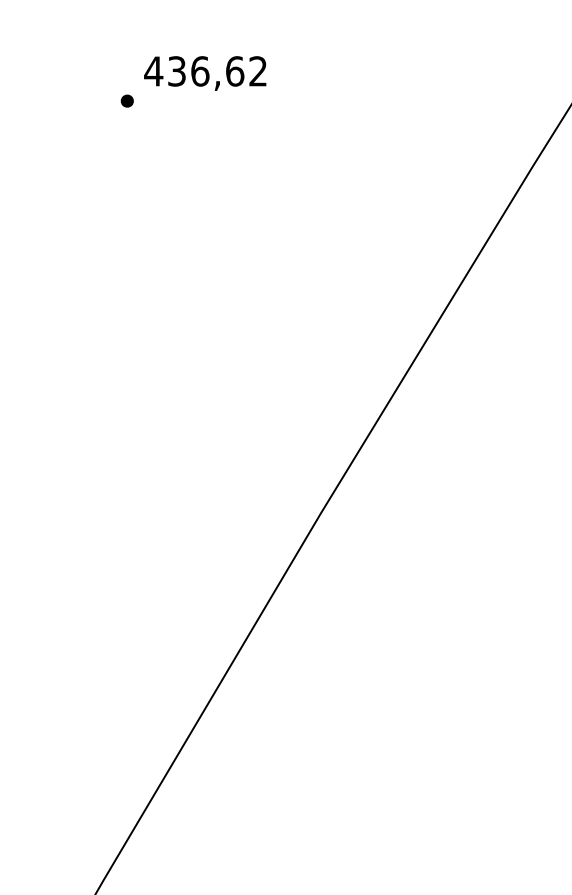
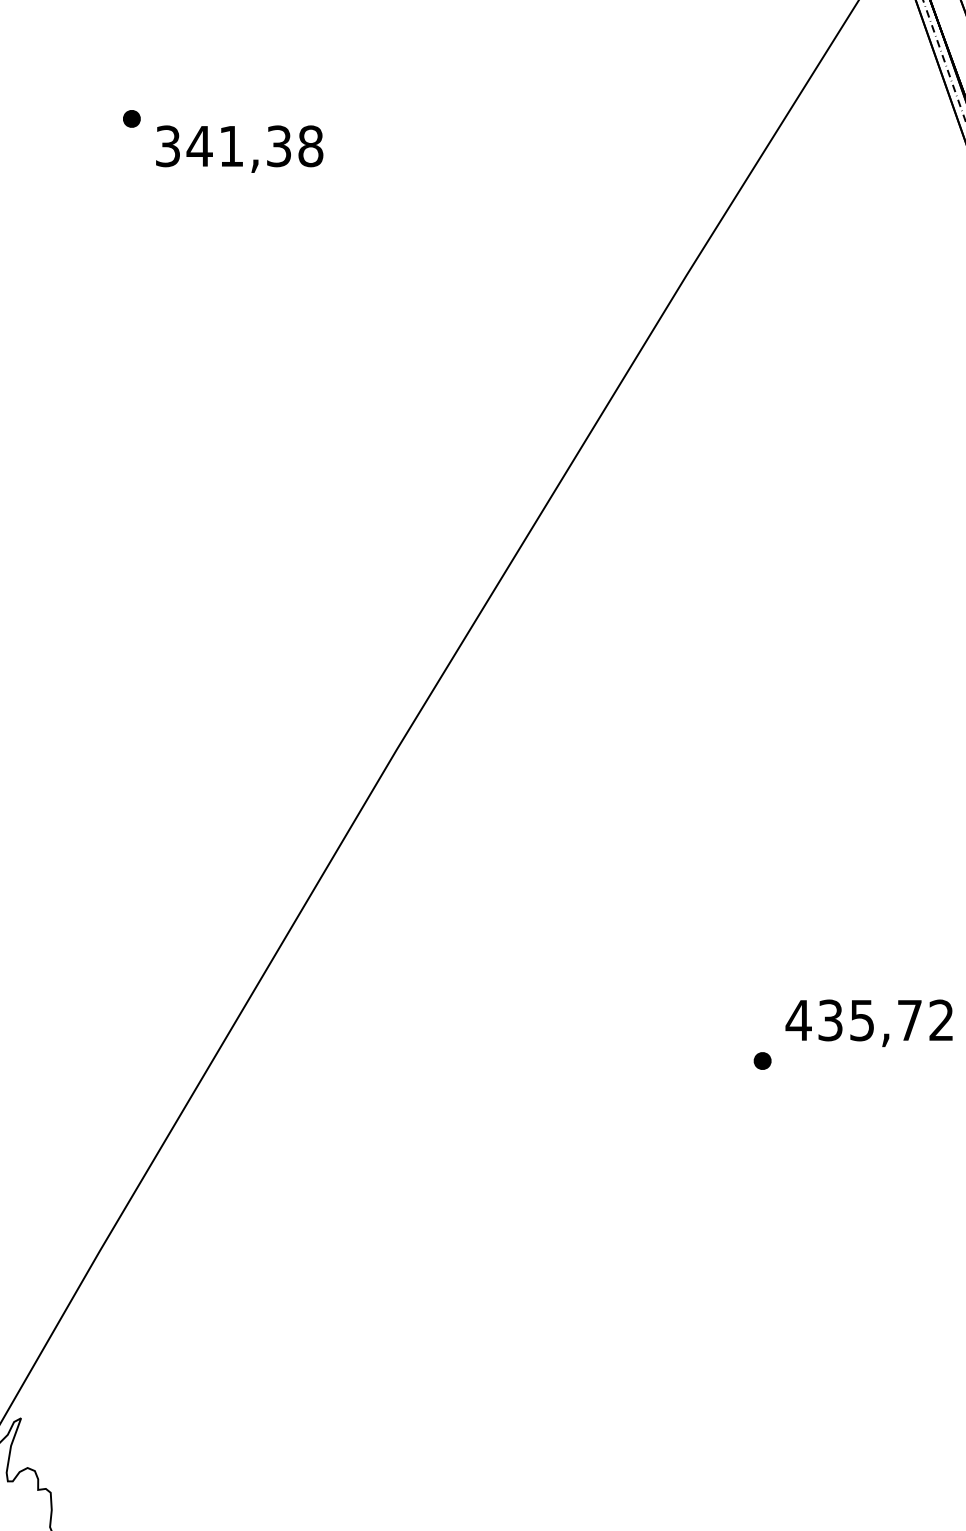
text: (205, 71) -> (238, 146), 436,62 -> 341,38
part: (127, 100) -> (131, 118), moved

